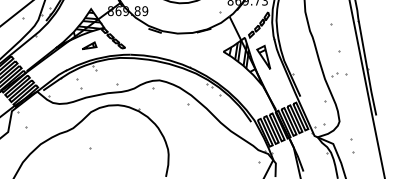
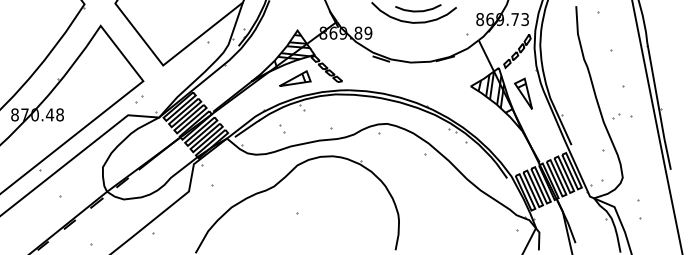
part: (89, 45) -> (295, 78), size x1.67
part: (79, 83) -> (282, 128), size x0.62

